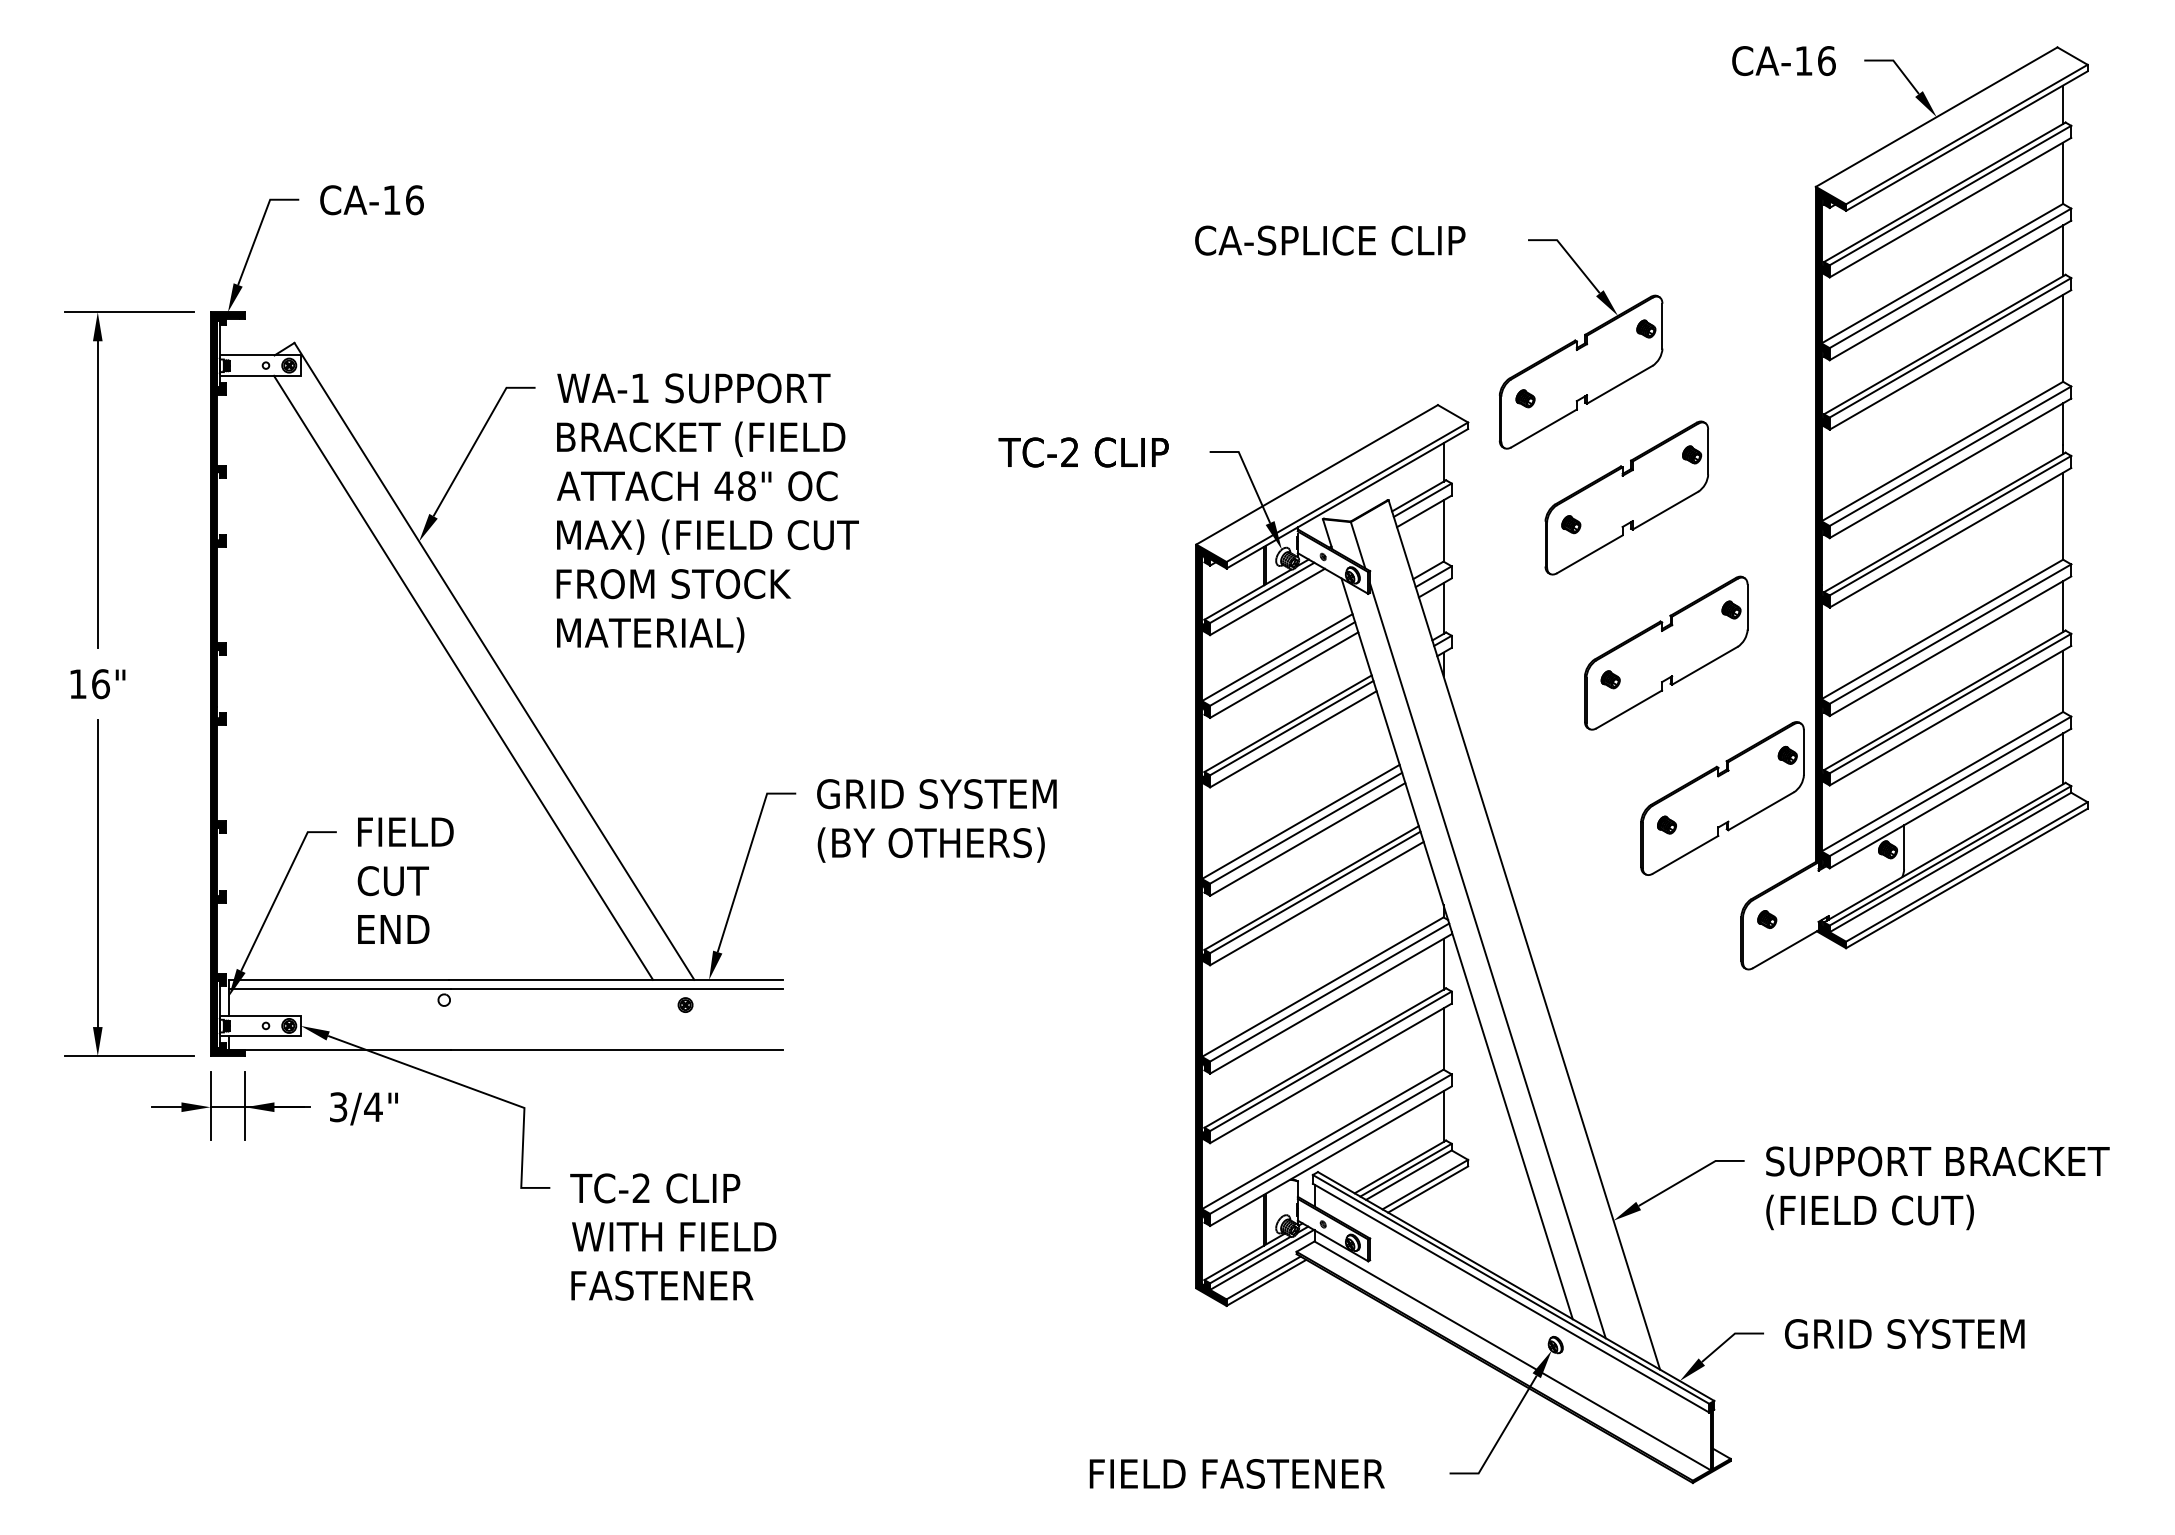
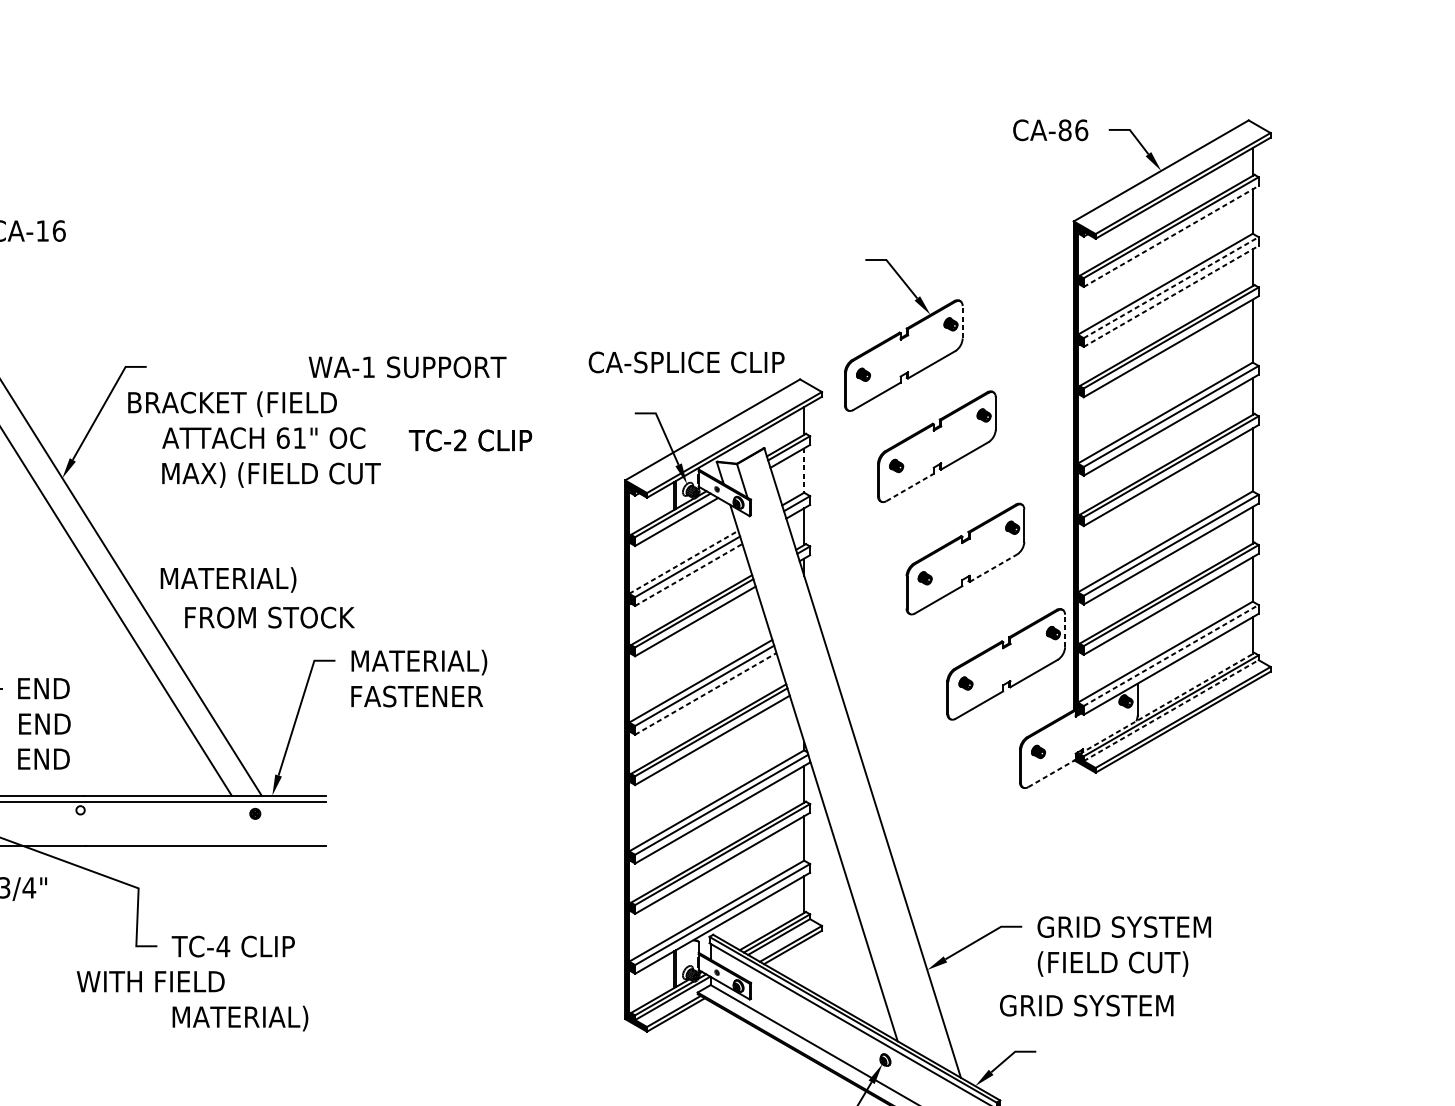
text: (1803, 61) -> (1064, 130), CA-16 -> CA-86
line: (1950, 207) -> (1171, 236), solid -> dashed
text: (1330, 240) -> (686, 362), moved
line: (1950, 278) -> (1171, 287), solid -> dashed
line: (1950, 290) -> (1171, 296), solid -> dashed
line: (1662, 325) -> (962, 321), solid -> dashed
text: (693, 388) -> (407, 367), moved
text: (701, 438) -> (232, 403), moved
text: (1083, 452) -> (470, 440), moved
text: (734, 486) -> (290, 438), 48" -> 61"
line: (1443, 530) -> (804, 470), solid -> dashed
line: (1589, 554) -> (909, 487), solid -> dashed
text: (673, 584) -> (269, 617), moved
text: (650, 634) -> (228, 579), moved
line: (1277, 657) -> (683, 562), solid -> dashed
line: (1704, 665) -> (993, 567), solid -> dashed
line: (1284, 675) -> (688, 575), solid -> dashed
line: (1803, 752) -> (1064, 630), solid -> dashed
line: (1950, 786) -> (1171, 655), solid -> dashed
text: (936, 795) -> (437, 662), GRID SYSTEM -> MATERIAL)
text: (407, 831) -> (53, 688), FIELD -> END
line: (1307, 839) -> (705, 693), solid -> dashed
text: (930, 844) -> (432, 697), (BY OTHERS) -> FASTENER
line: (1945, 852) -> (1167, 703), solid -> dashed
line: (1950, 862) -> (1171, 710), solid -> dashed
text: (393, 881) -> (43, 724), CUT -> END
line: (1785, 949) -> (1051, 773), solid -> dashed
line: (1487, 960) -> (835, 781), removed
text: (1937, 1161) -> (1161, 927), SUPPORT BRACKET -> GRID SYSTEM
text: (641, 1187) -> (223, 945), TC-2 -> TC-4
text: (674, 1236) -> (150, 981), moved
text: (666, 1287) -> (241, 1018), FASTENER -> MATERIAL)
text: (1904, 1333) -> (1086, 1005), moved

